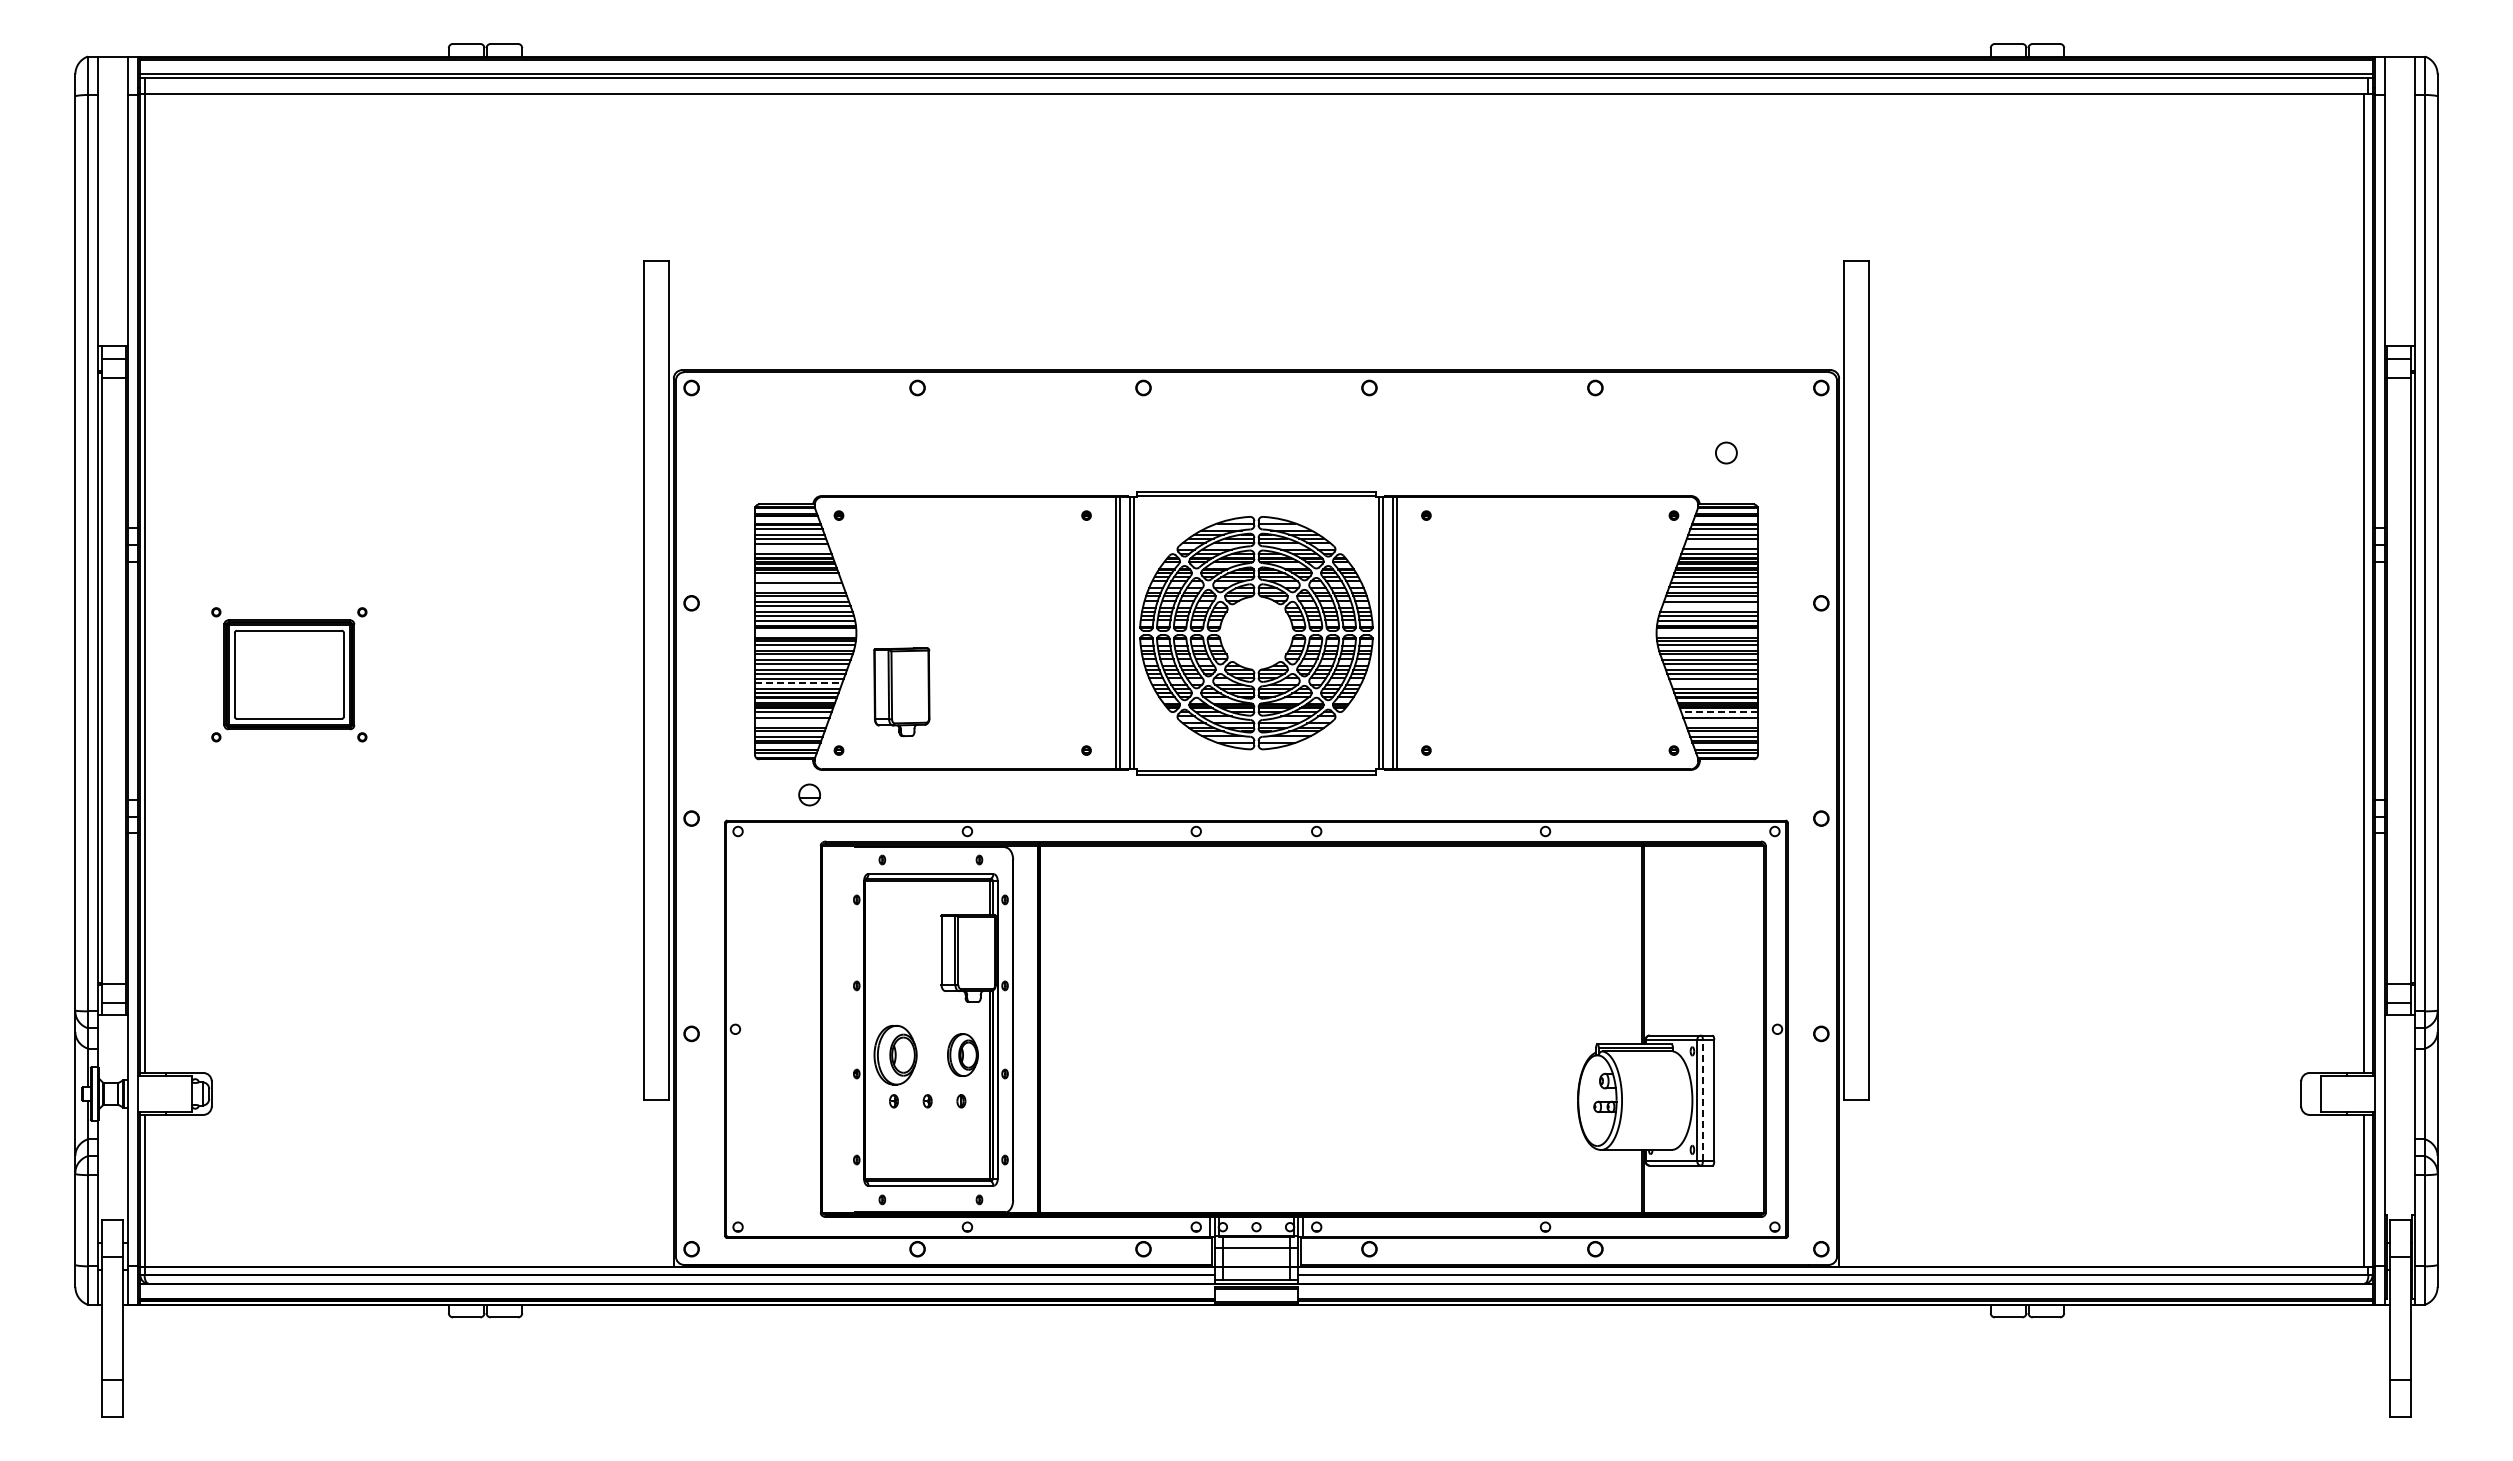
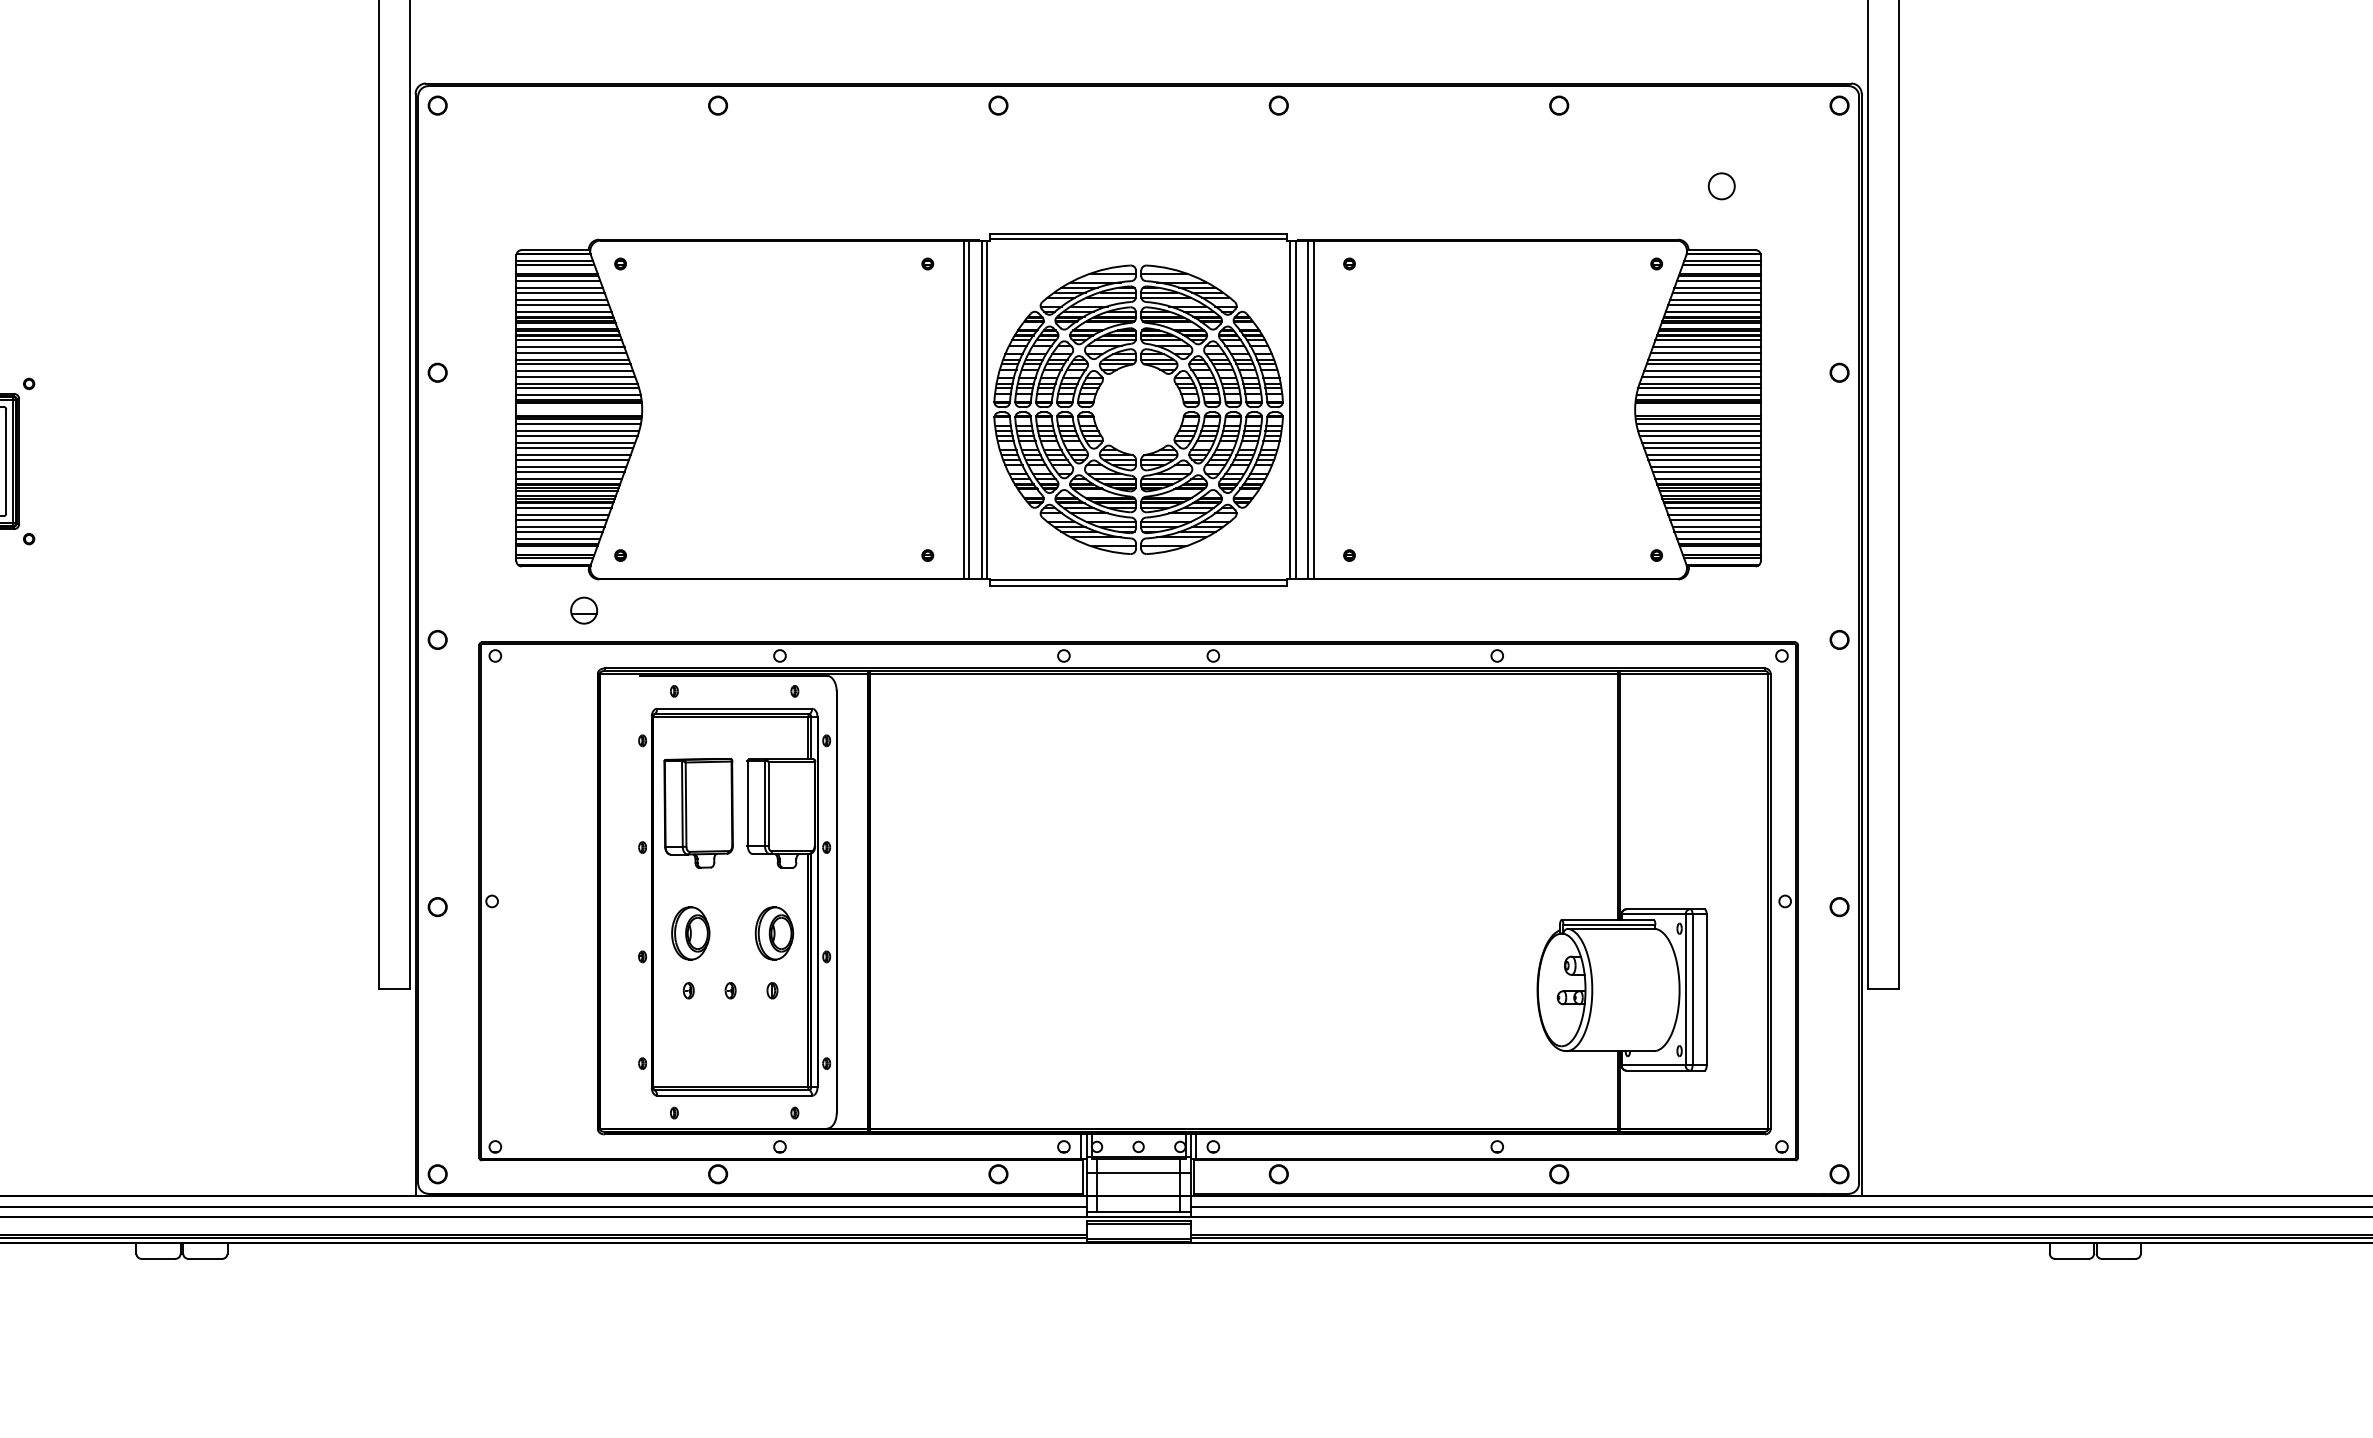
line: (1720, 544) -> (1714, 299), added
line: (792, 548) -> (562, 304), added
line: (797, 577) -> (569, 340), added
line: (799, 587) -> (571, 353), added
line: (1709, 606) -> (1700, 376), added
line: (798, 683) -> (570, 472), dashed -> solid
line: (1713, 683) -> (1705, 472), added
part: (901, 692) -> (698, 813), moved
line: (1719, 712) -> (1713, 508), dashed -> solid
line: (791, 721) -> (561, 519), added
line: (1720, 721) -> (1714, 519), added
part: (895, 1054) -> (690, 932), size x0.71
line: (1702, 1100) -> (1692, 989), dashed -> solid

